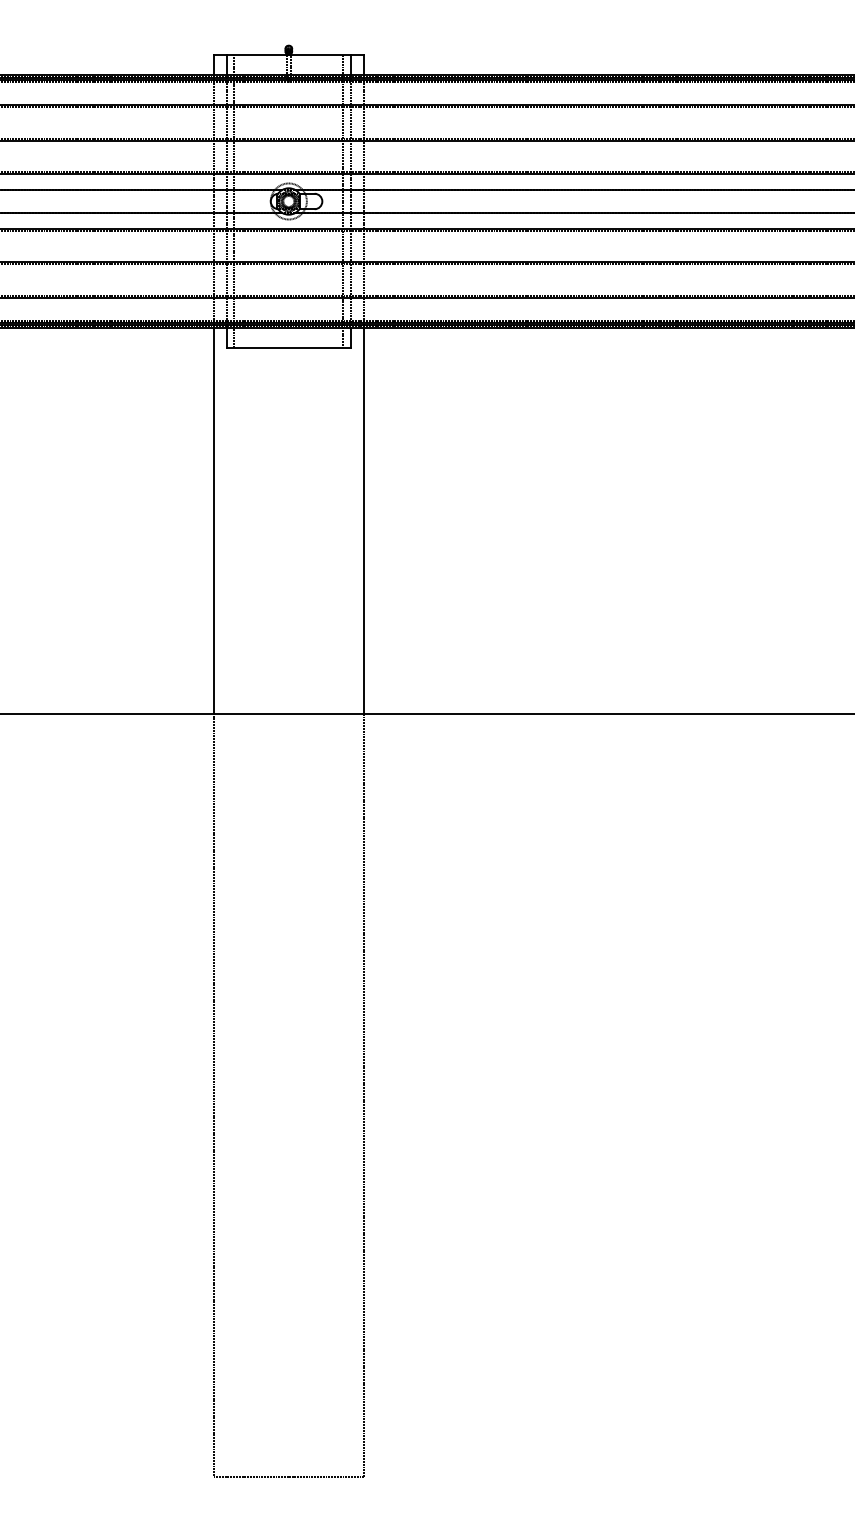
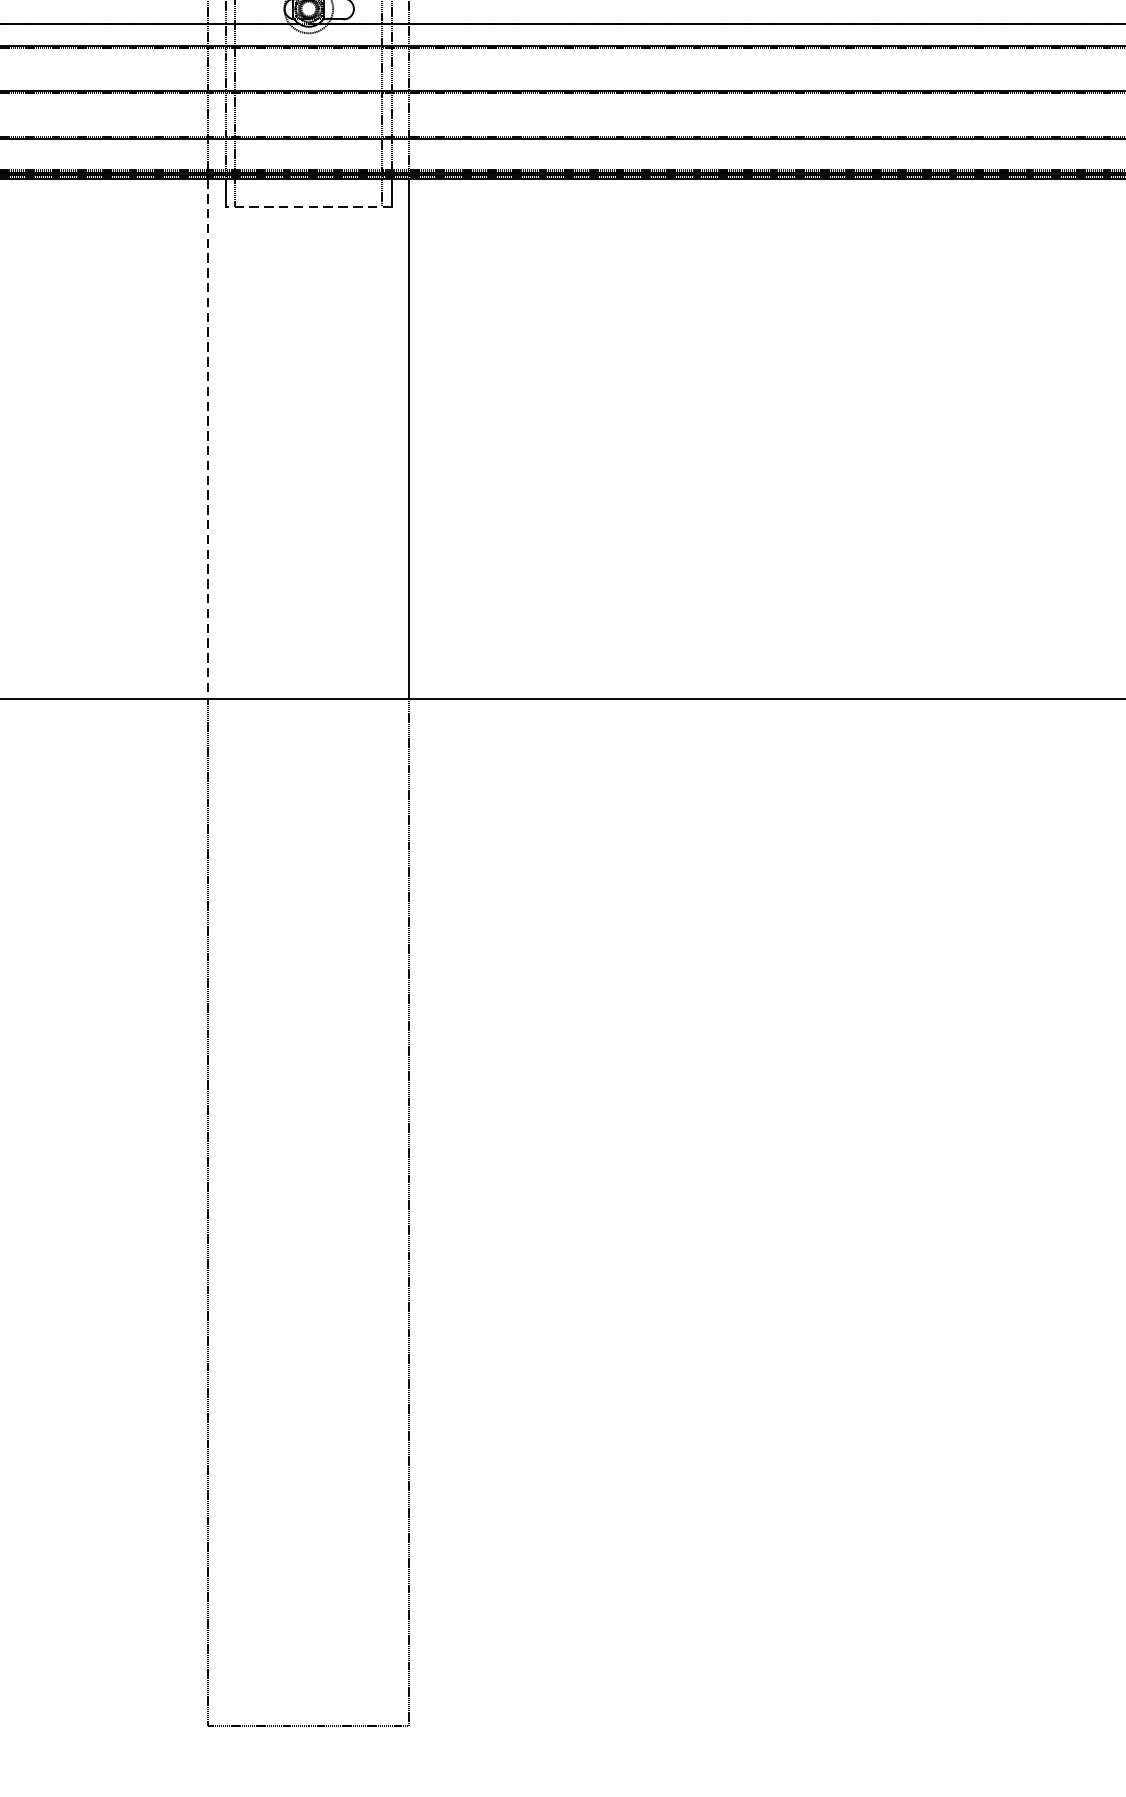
line: (288, 348) -> (308, 206), solid -> dashed
line: (214, 521) -> (208, 439), solid -> dashed

